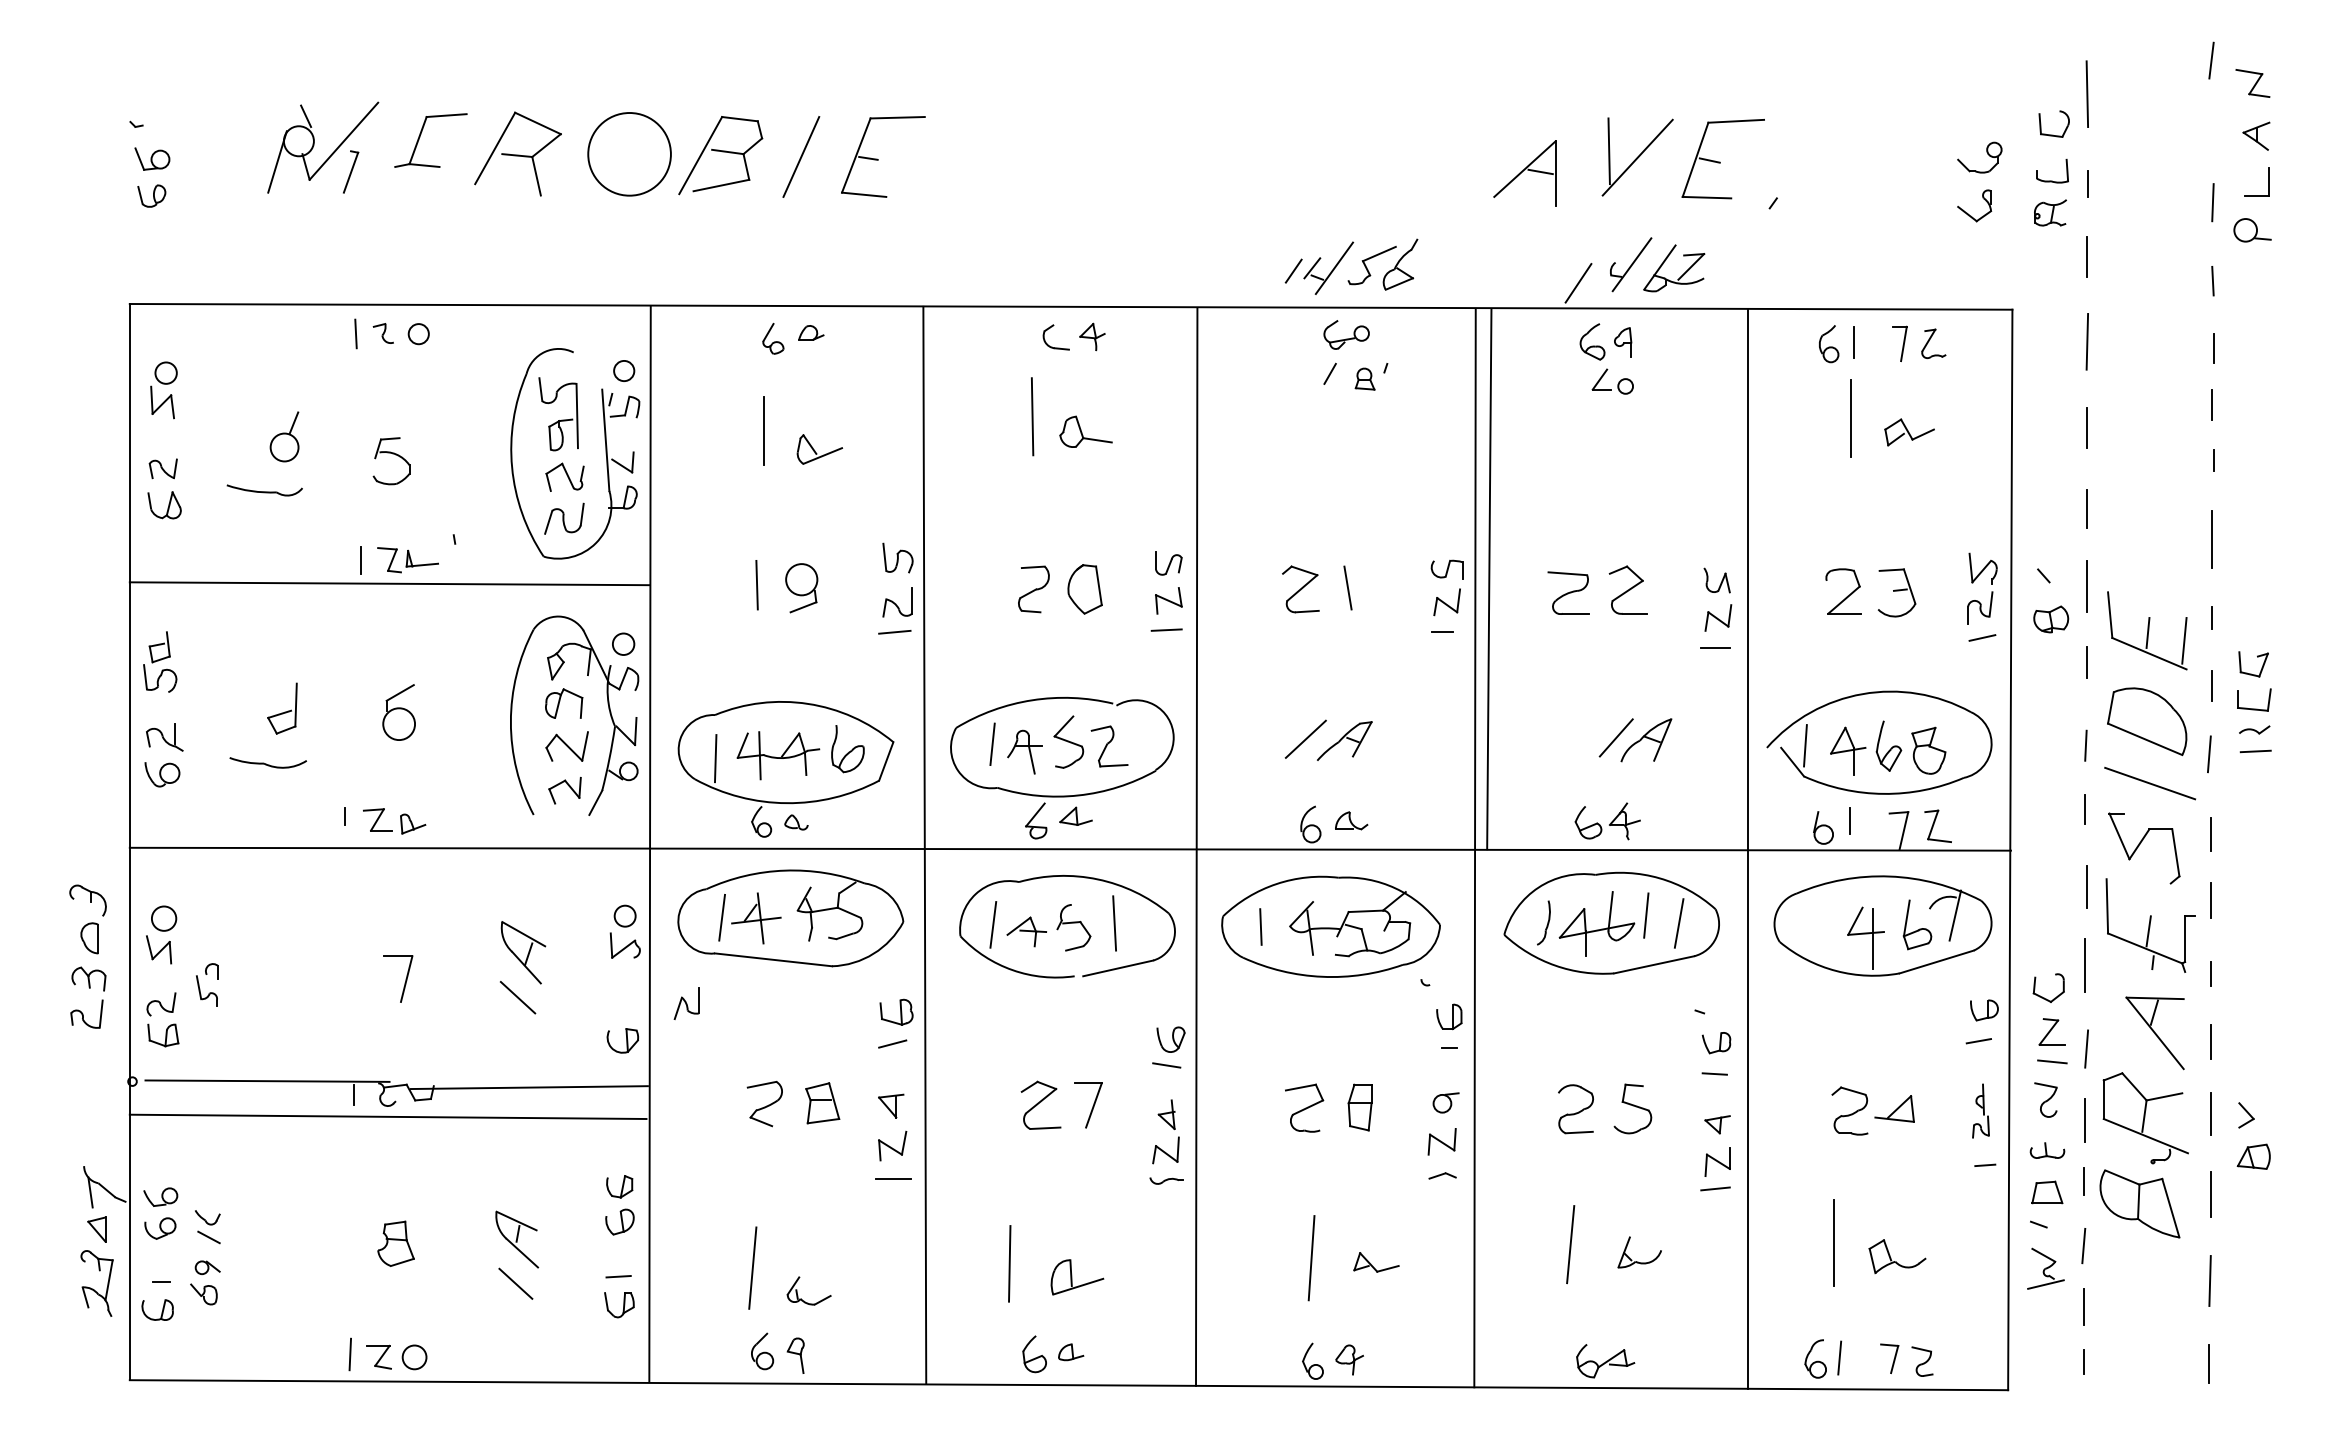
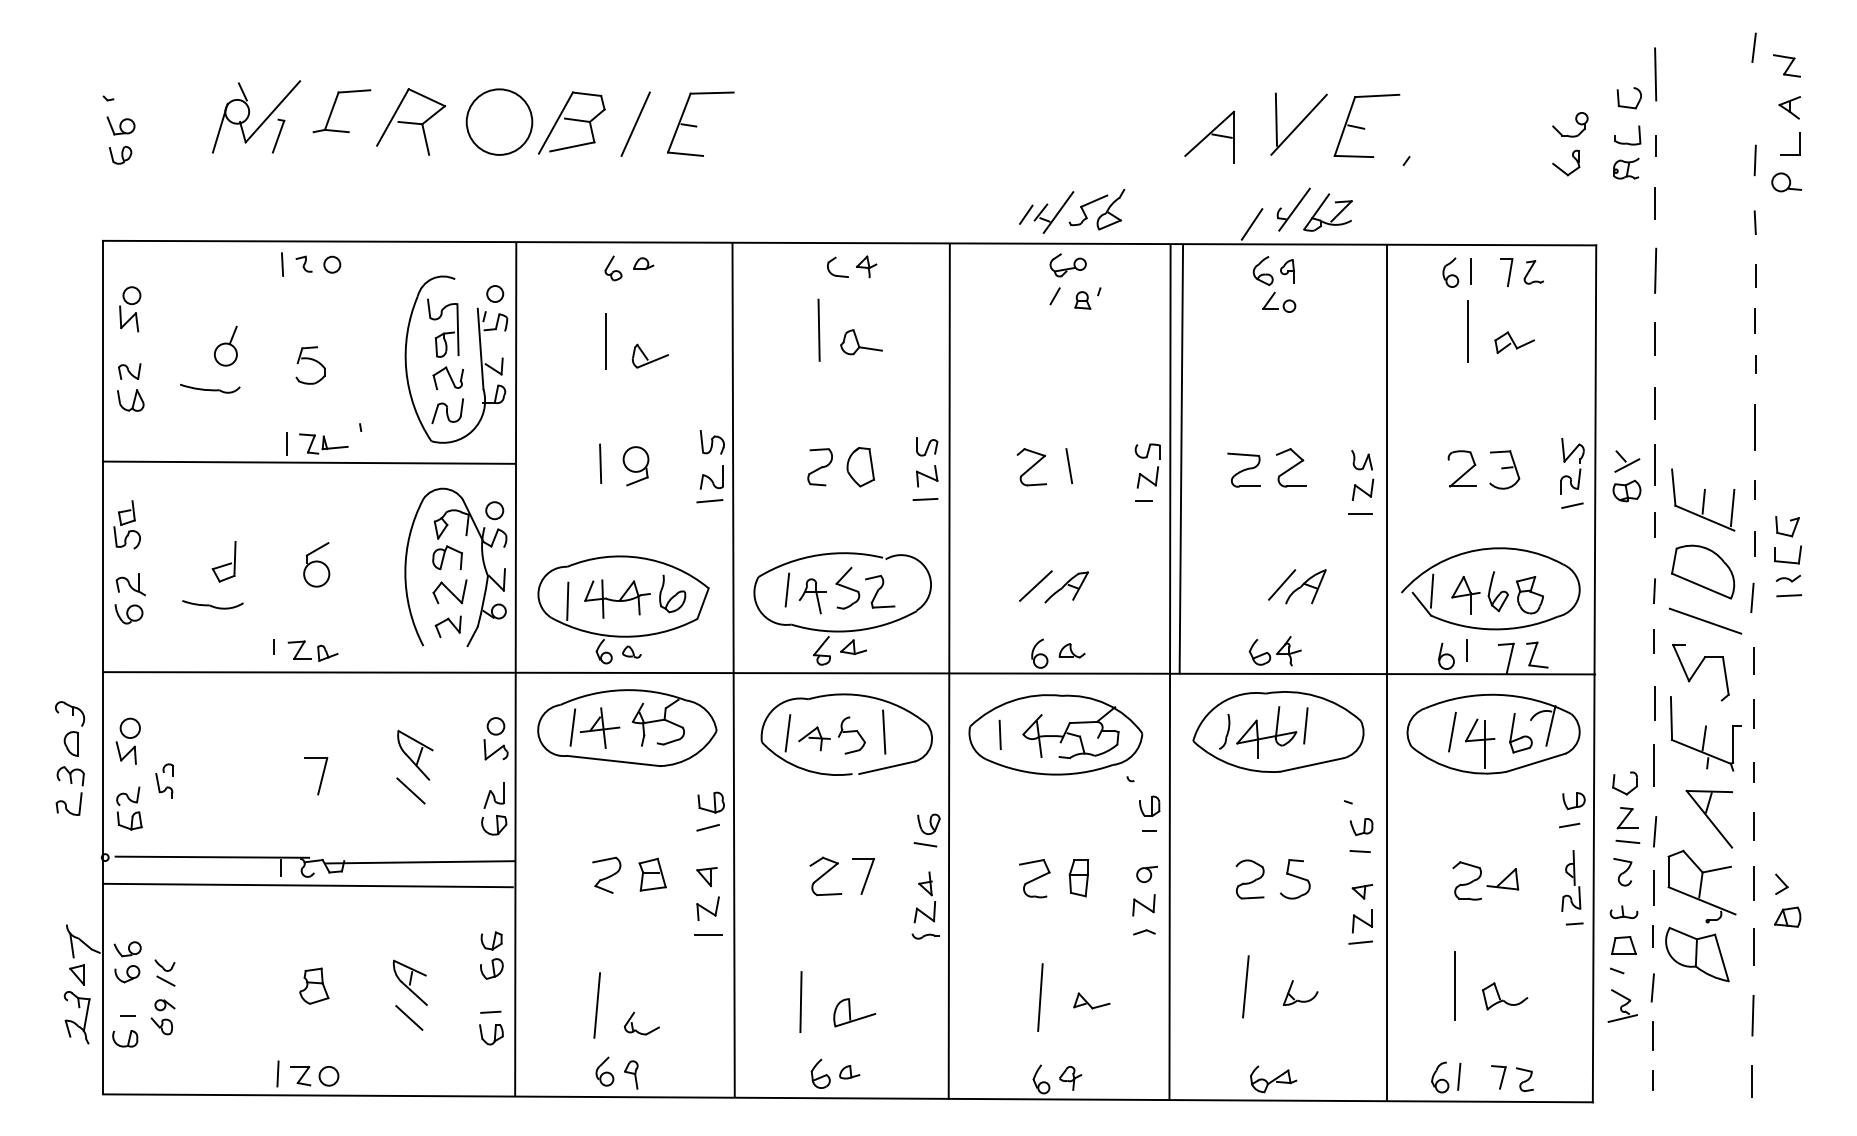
line: (2051, 587) -> (1627, 465), added
line: (1679, 923) -> (1452, 732), moved
part: (686, 1003) -> (493, 795), moved
part: (1980, 1110) -> (1570, 880), size x1.43

